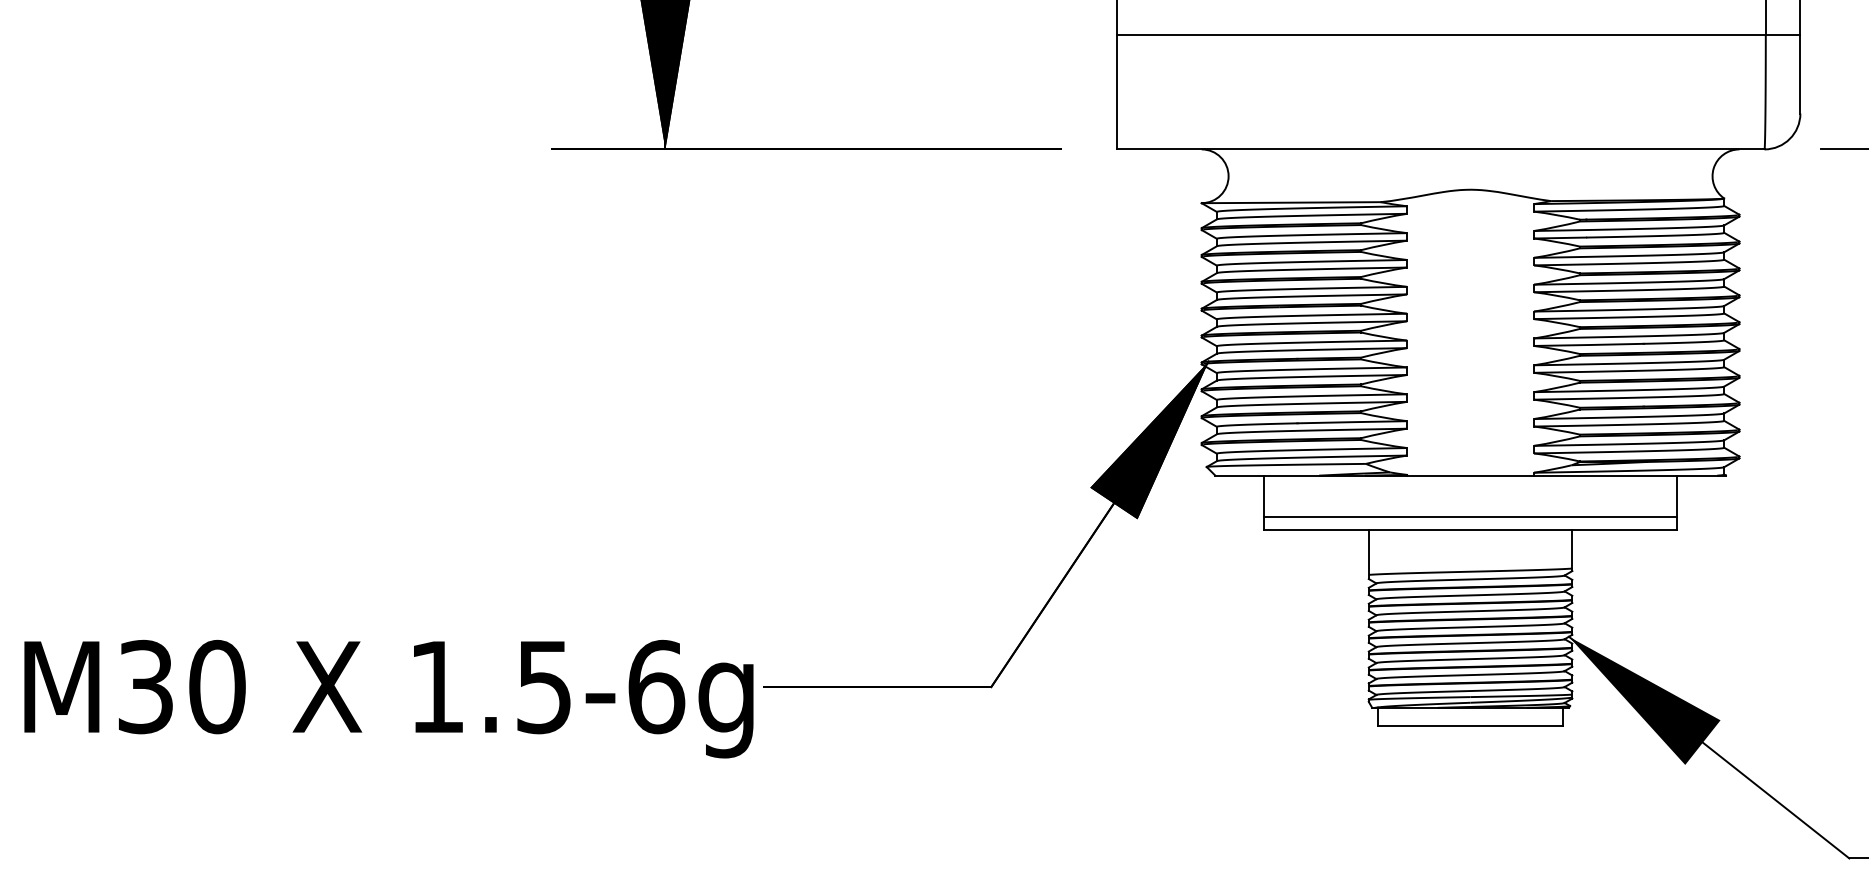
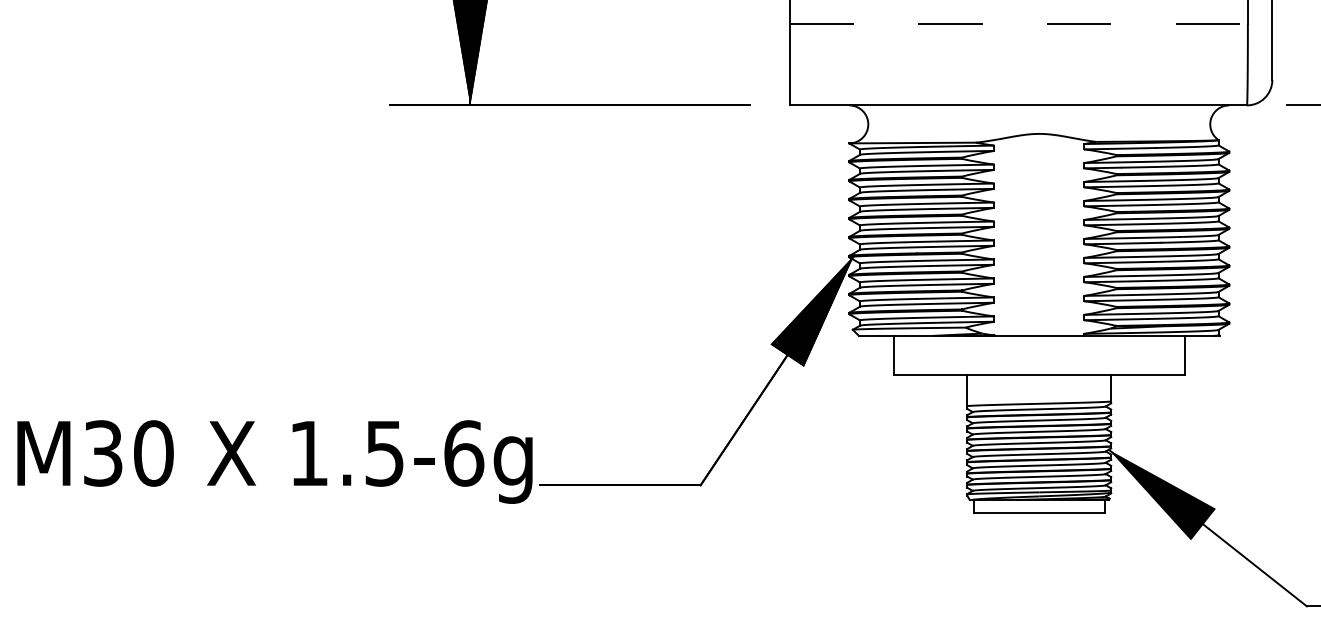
line: (1459, 34) -> (1031, 24), solid -> dashed
line: (1470, 516) -> (1039, 364), removed
text: (388, 698) -> (274, 461), moved

